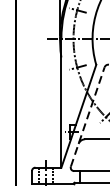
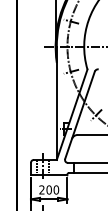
line: (88, 116) -> (80, 114), dashed -> solid

